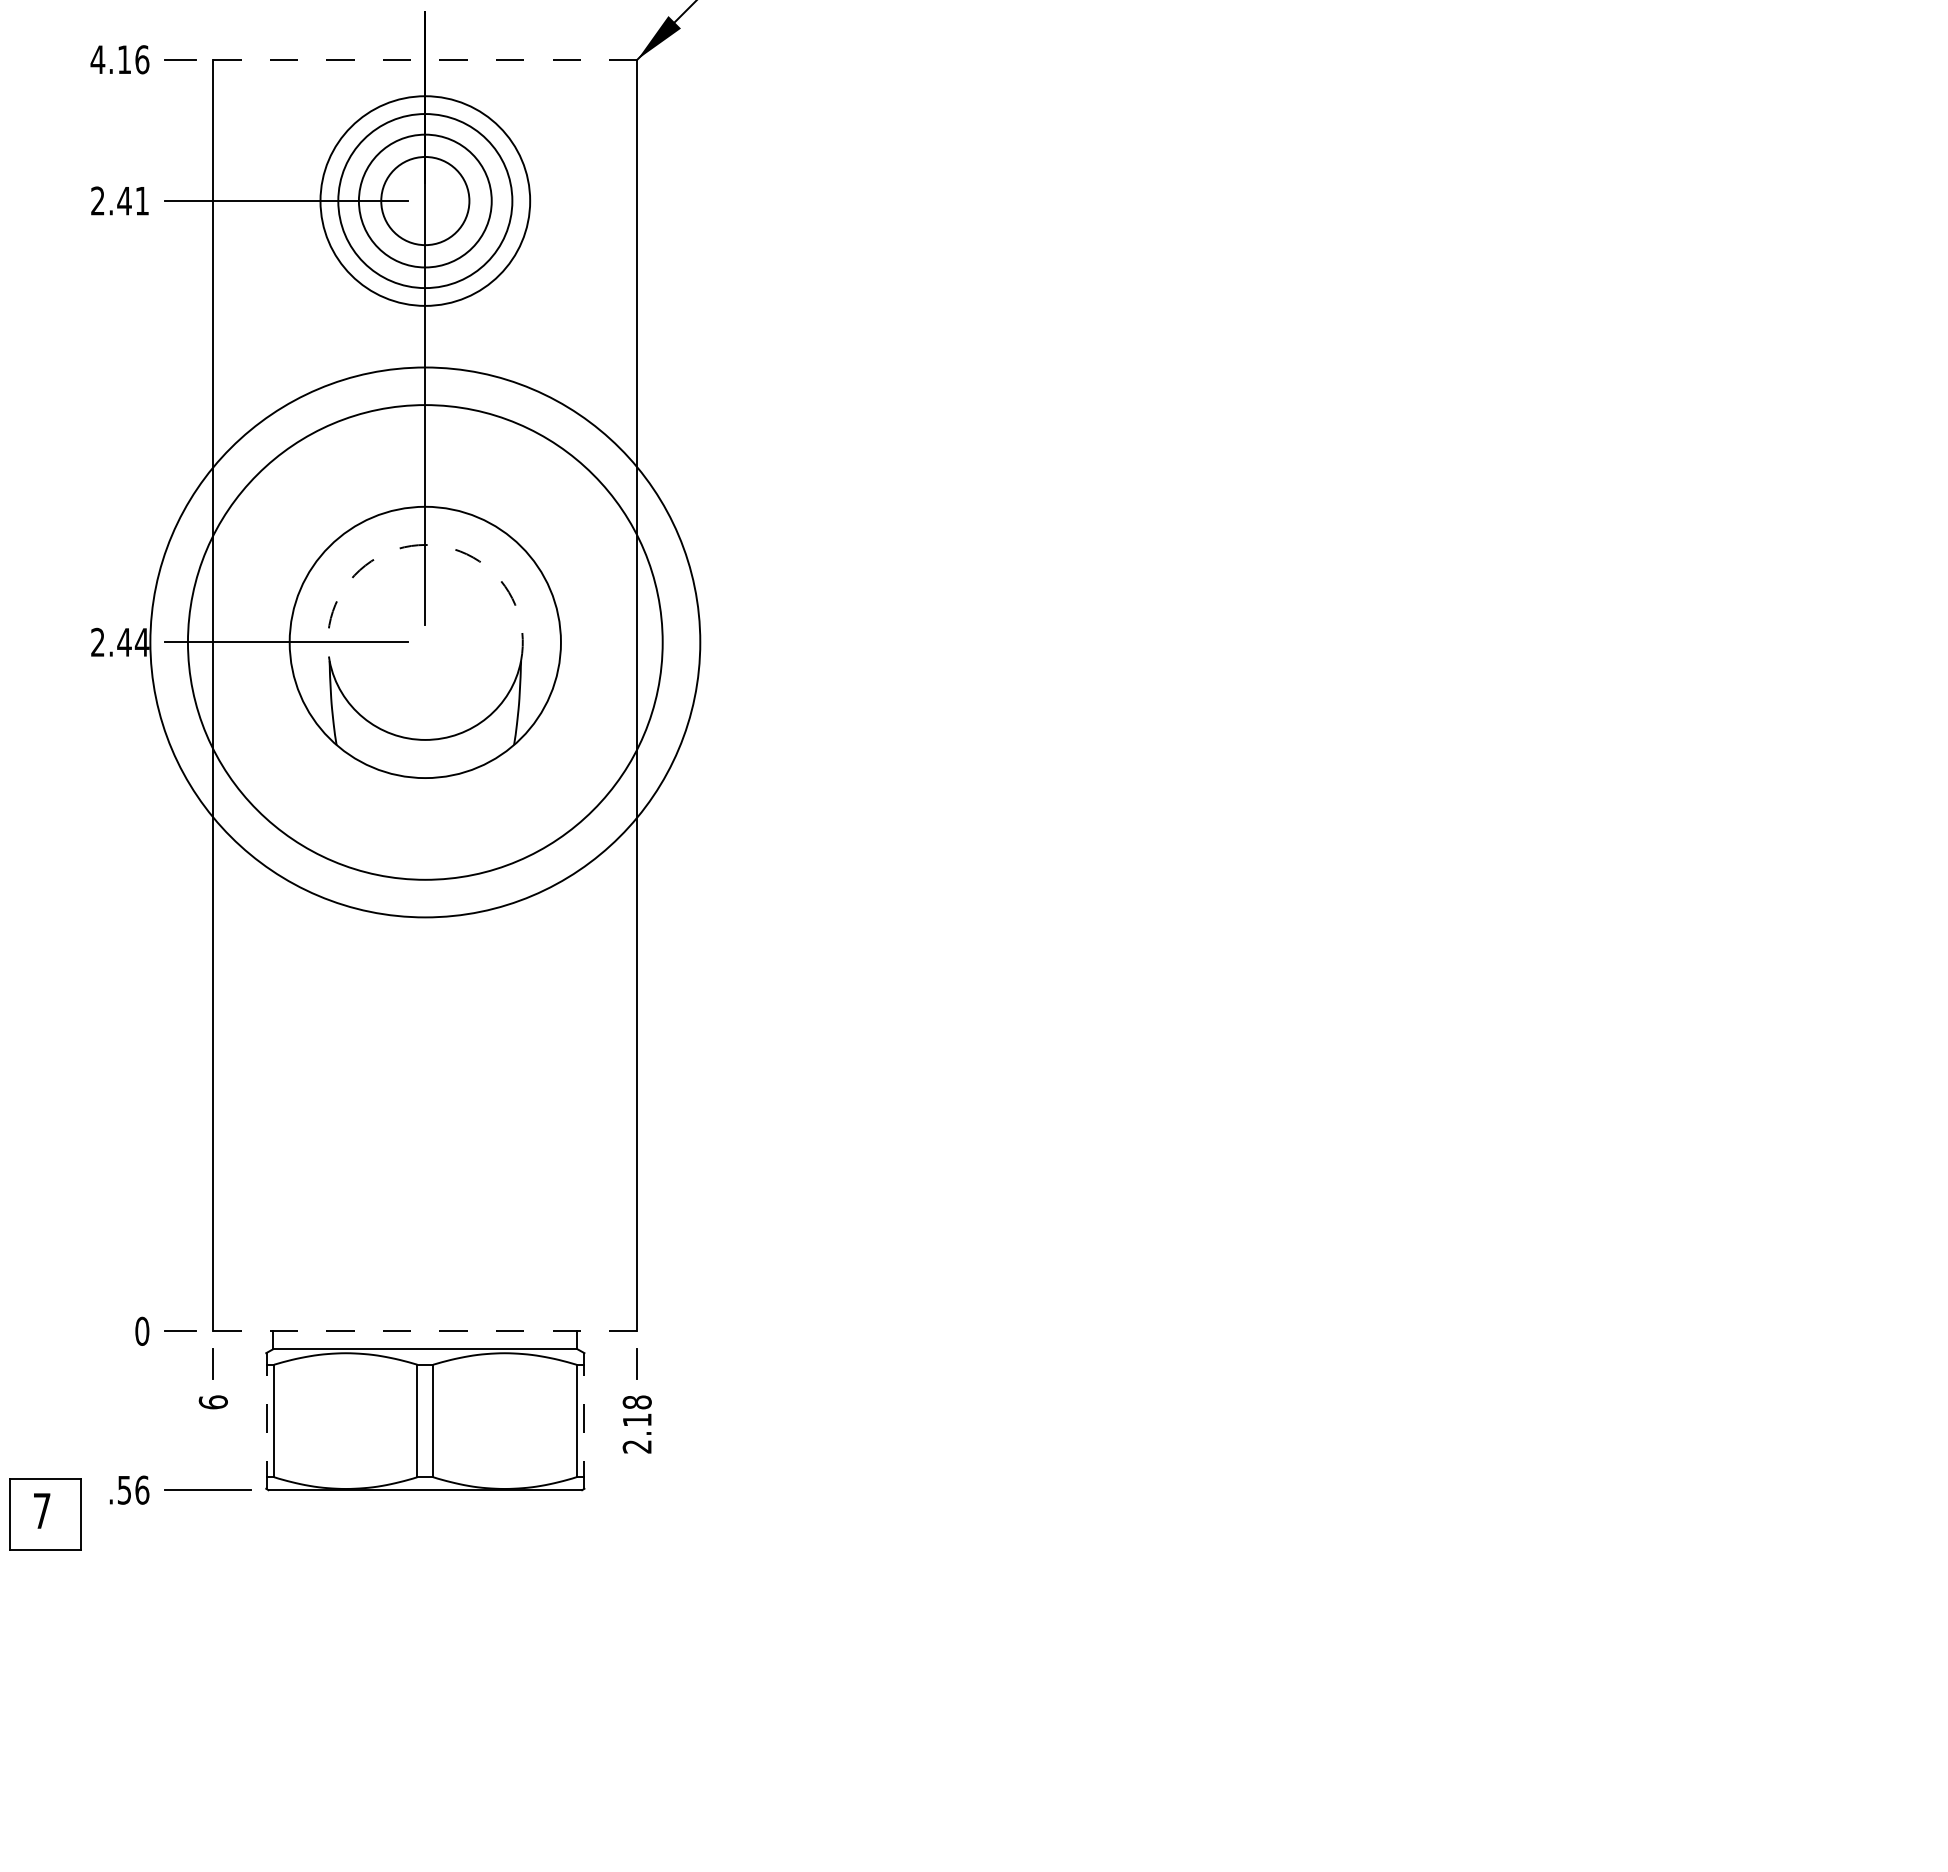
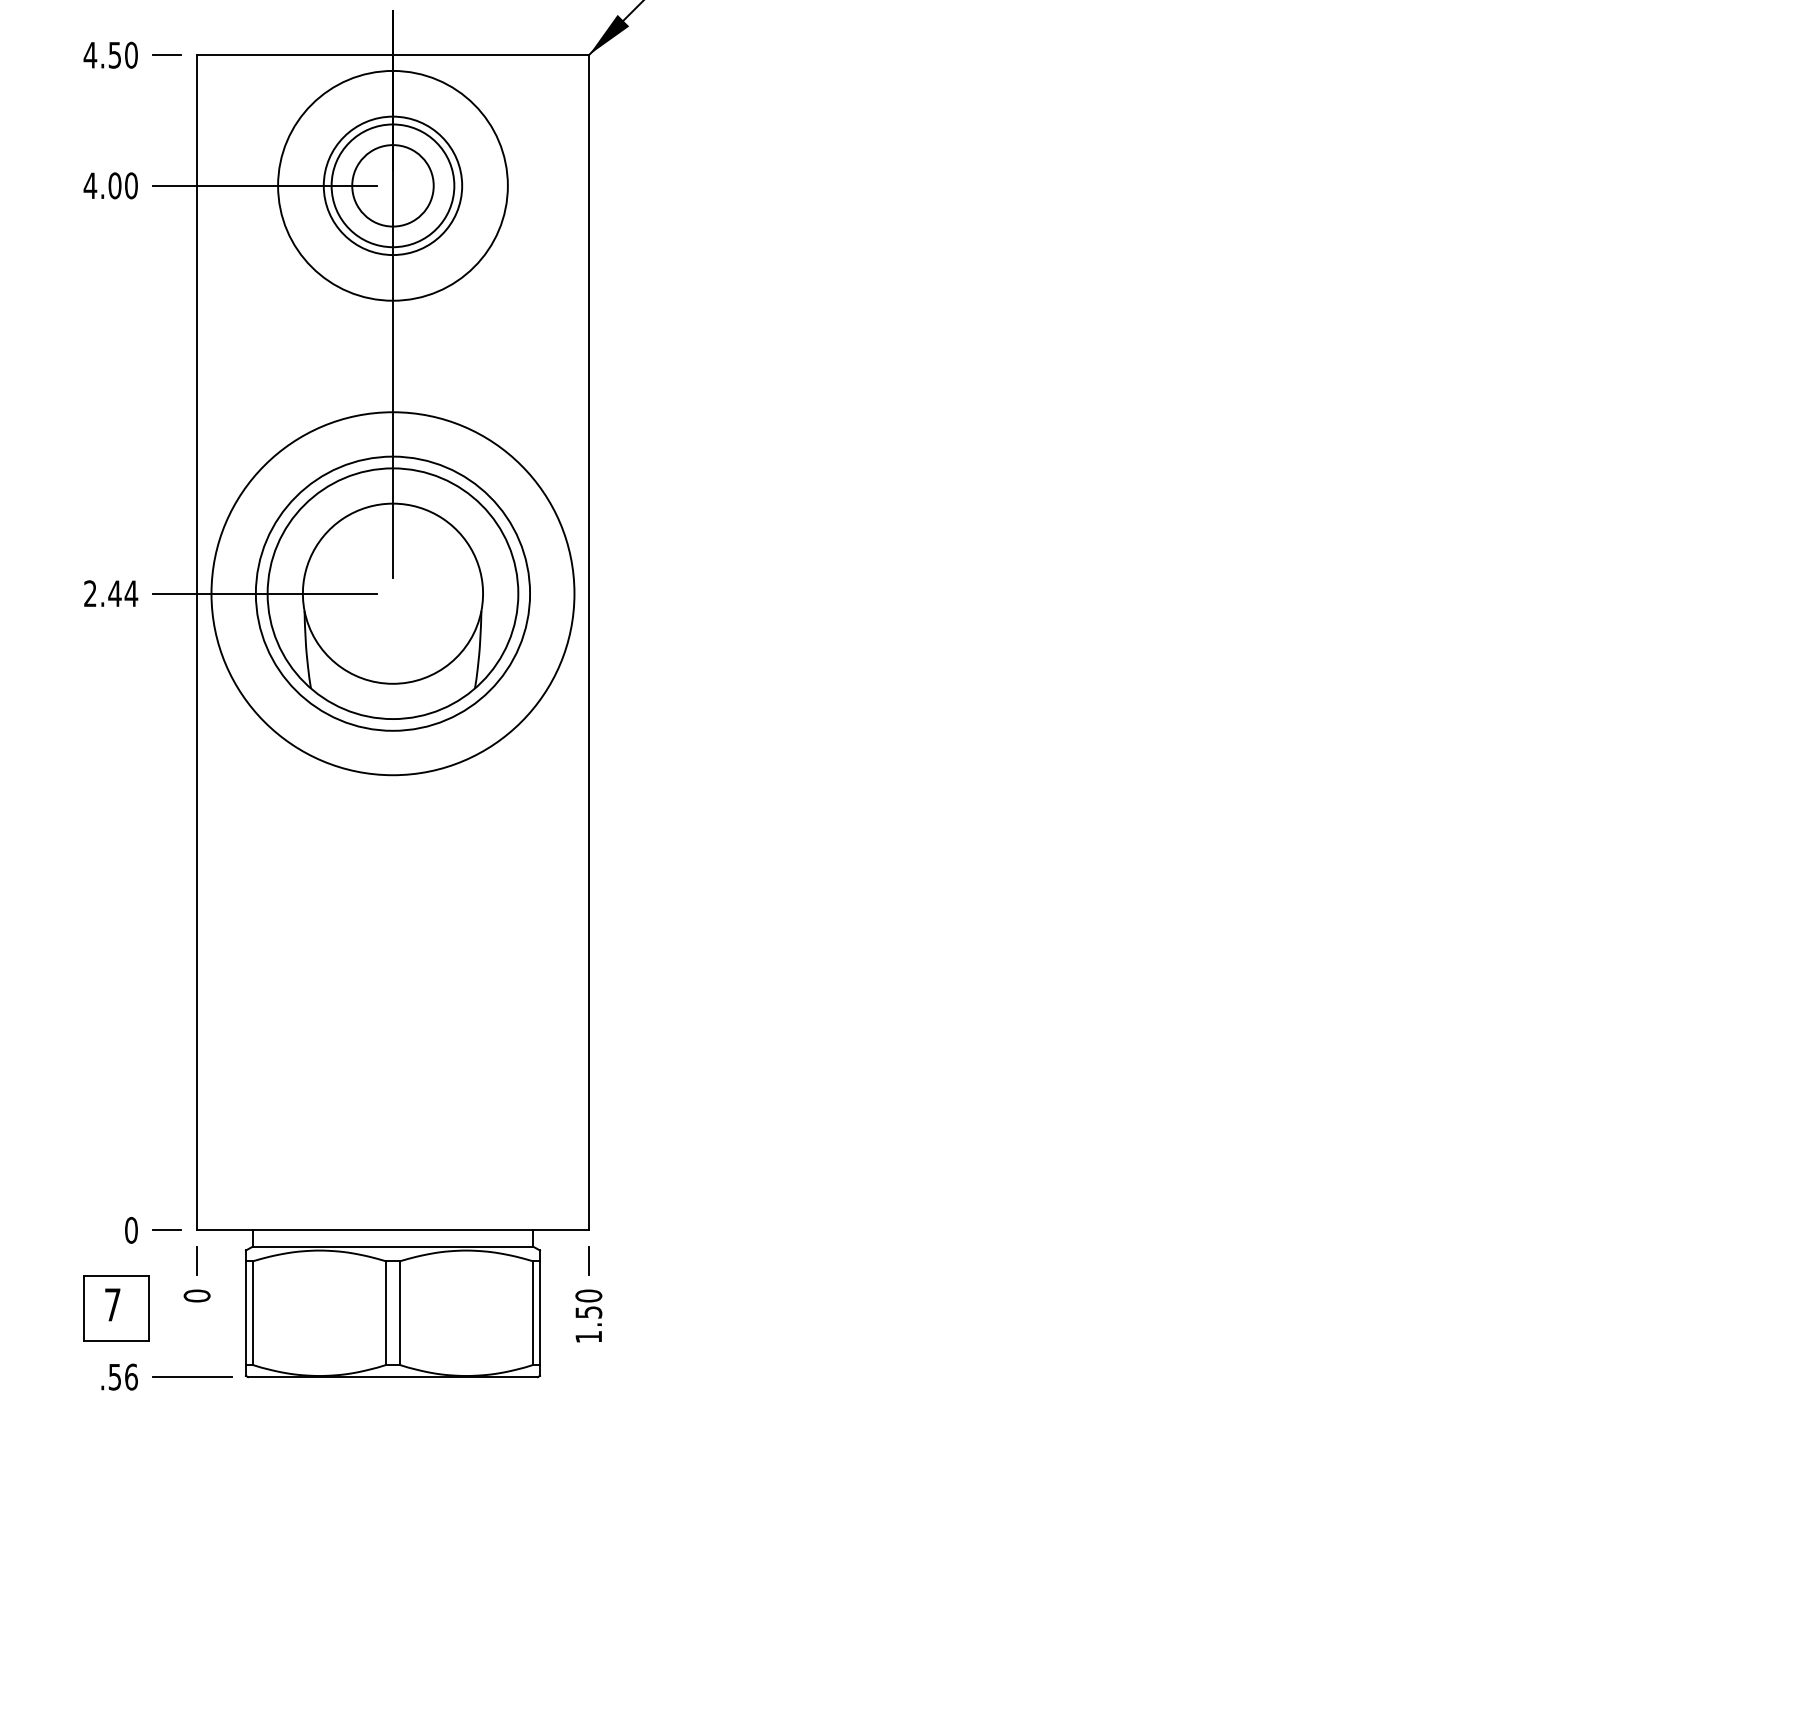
text: (133, 59) -> (123, 55), 4.16 -> 4.50
line: (425, 59) -> (393, 55), dashed -> solid
text: (119, 200) -> (110, 185), 2.41 -> 4.00
circle: (425, 200) -> (393, 185), size x0.71
circle: (425, 200) -> (393, 185), size x1.43
arc: (425, 544) -> (393, 503), dashed -> solid
circle: (424, 642) -> (392, 593), size x0.62
circle: (424, 642) -> (392, 593), size x0.71
line: (425, 1331) -> (393, 1230), dashed -> solid
text: (212, 1402) -> (196, 1296), 6 -> 0
line: (266, 1421) -> (246, 1313), dashed -> solid
line: (584, 1421) -> (540, 1313), dashed -> solid
text: (636, 1424) -> (588, 1316), 2.18 -> 1.50
part: (45, 1514) -> (115, 1308), moved

